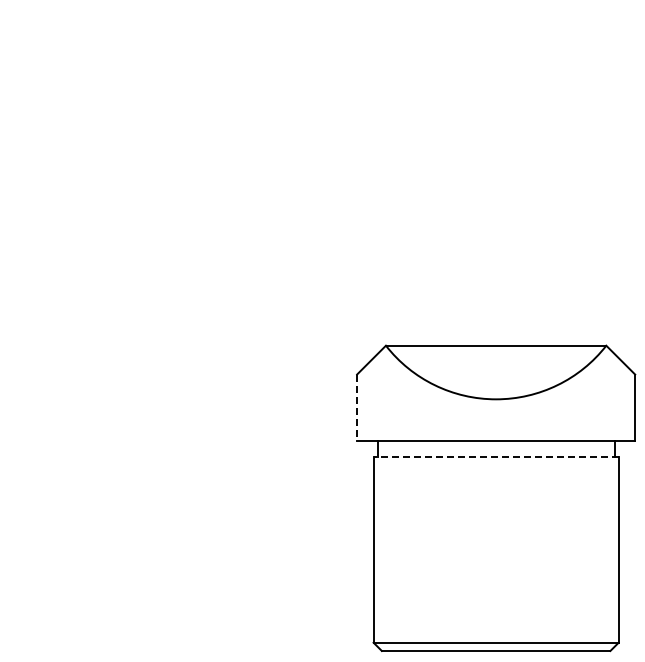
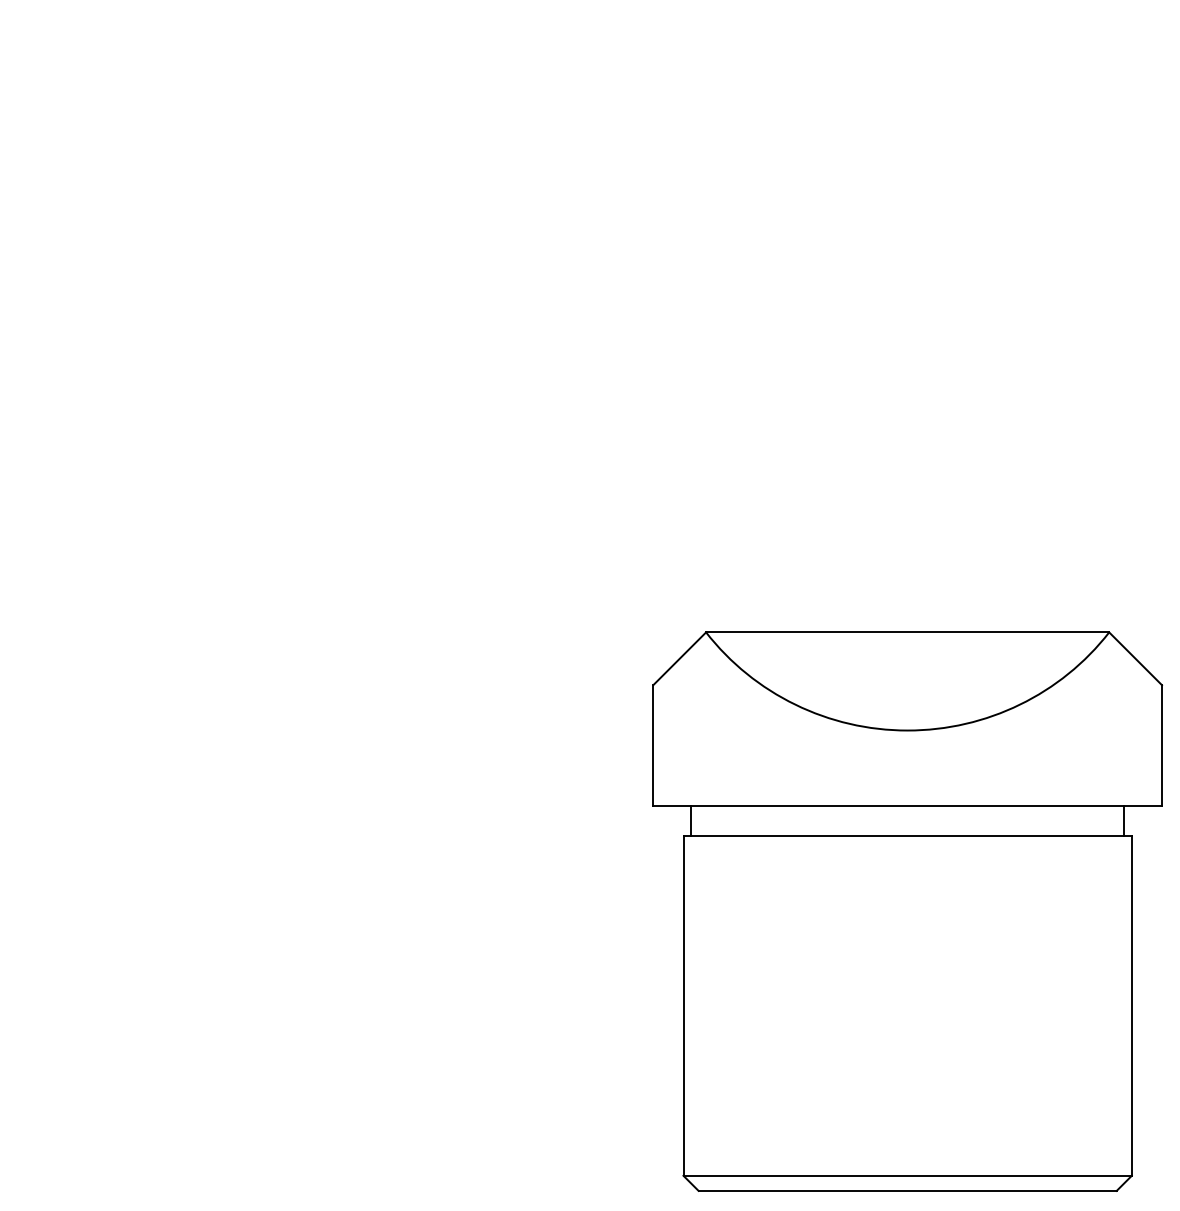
line: (357, 408) -> (654, 747), dashed -> solid
line: (496, 457) -> (908, 836), dashed -> solid

